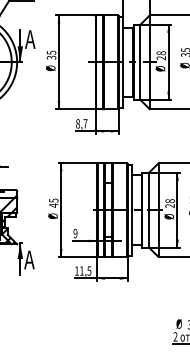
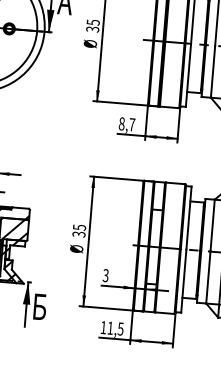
text: (53, 205) -> (78, 234), 45 -> 35
text: (75, 233) -> (105, 275), 9 -> 3
text: (29, 259) -> (39, 306), A -> Б

